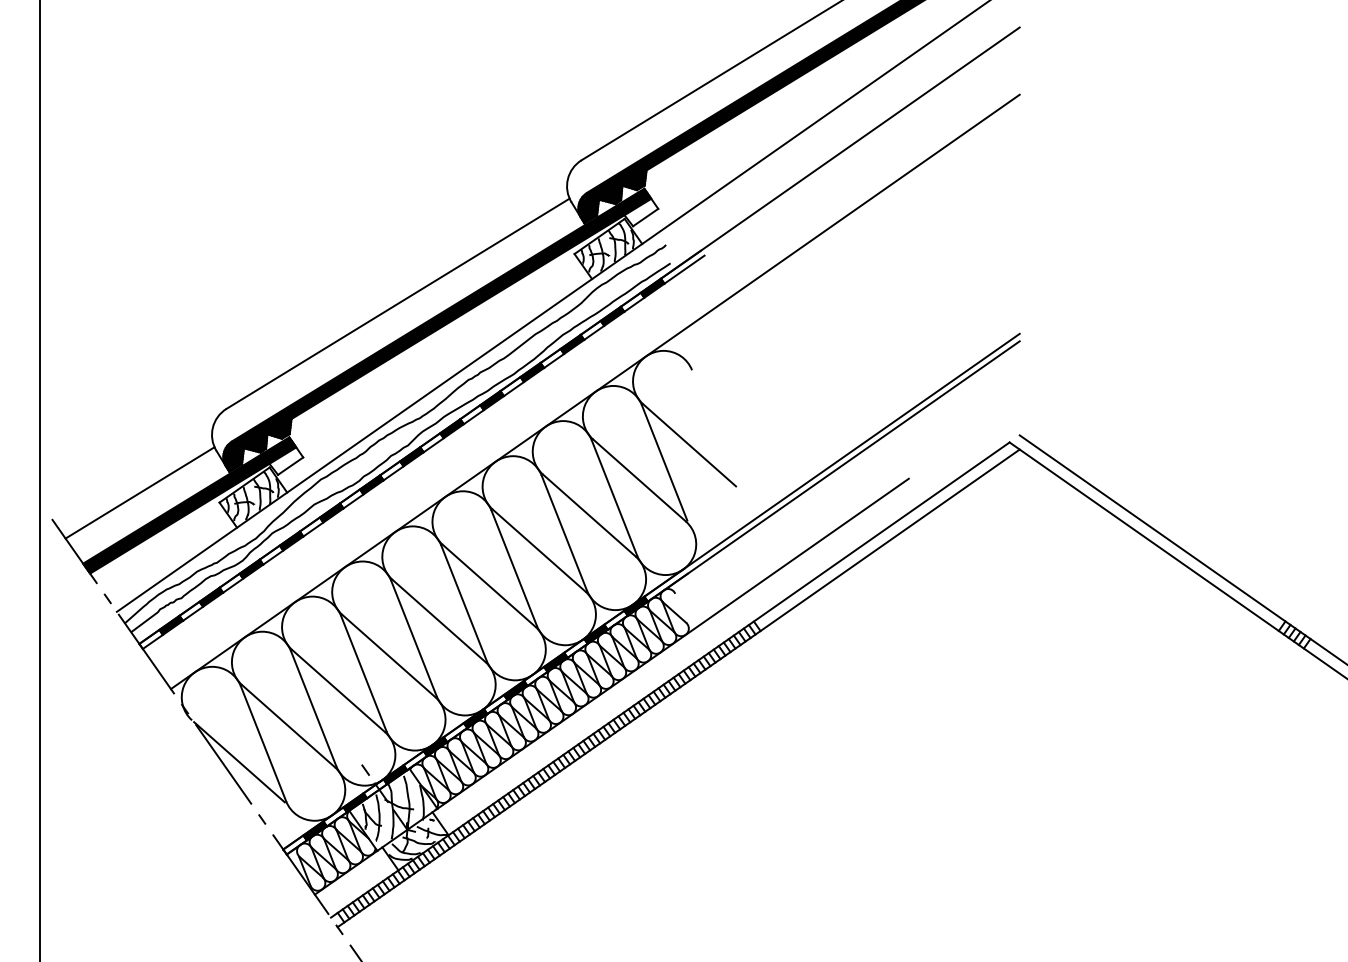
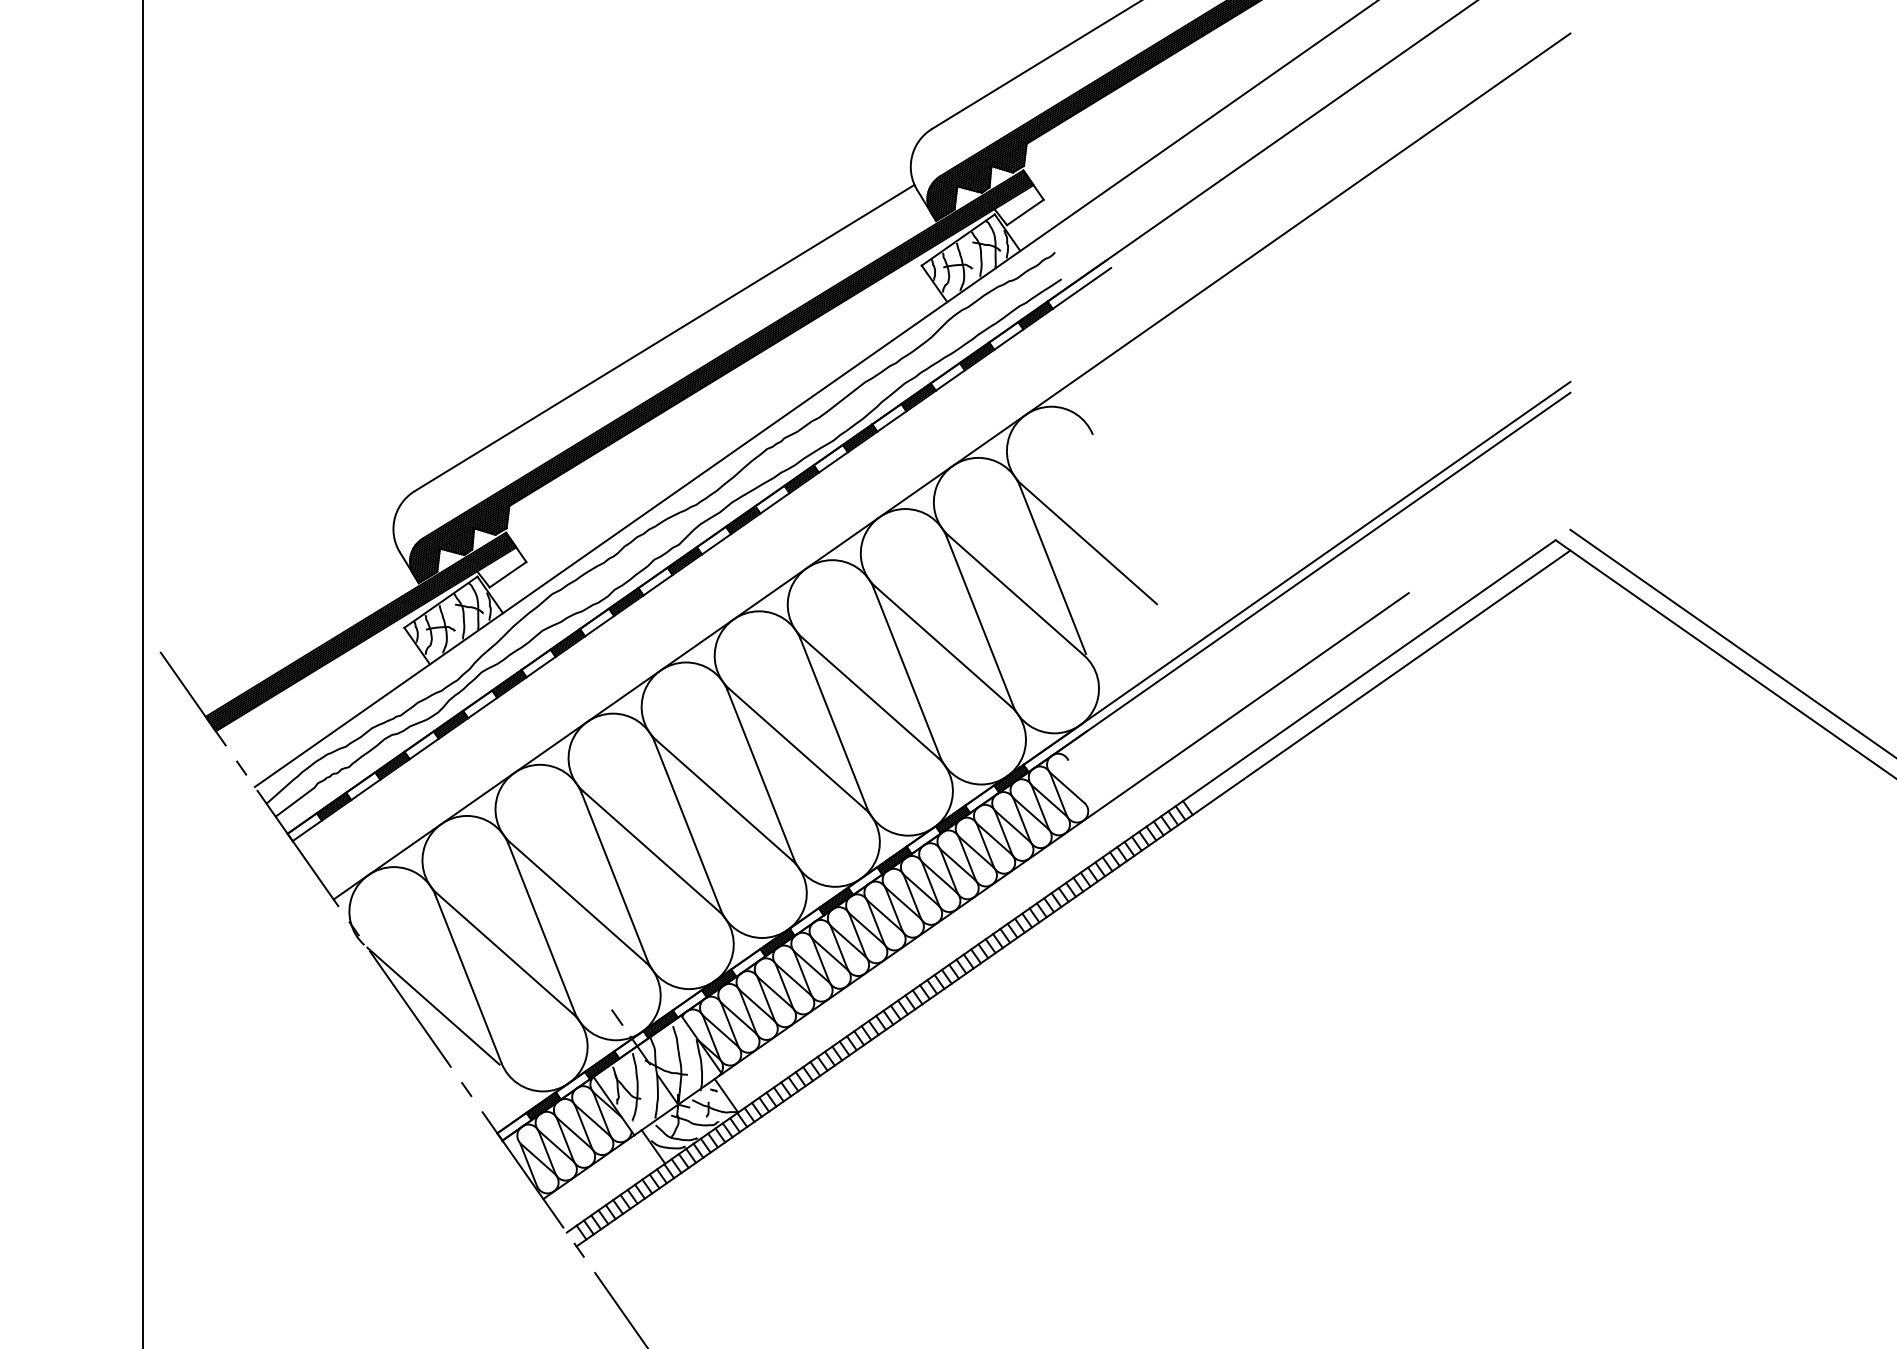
line: (139, 492) -> (287, 613), removed

